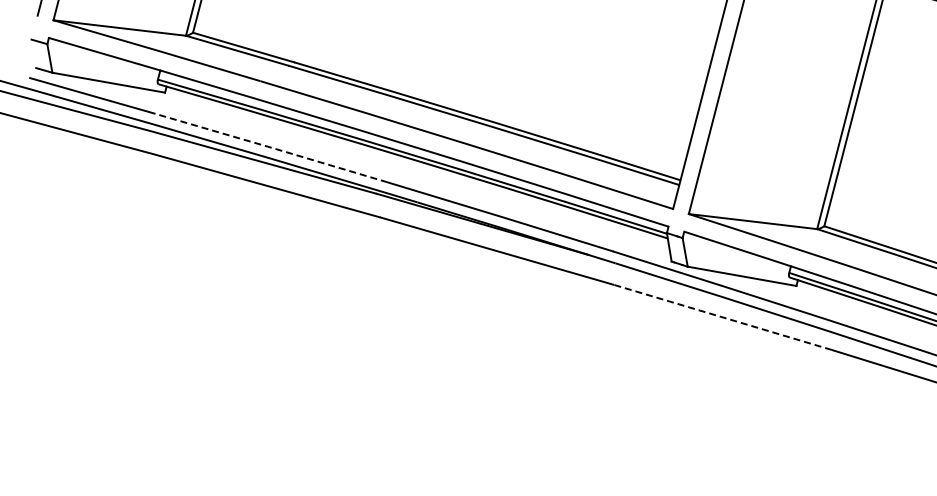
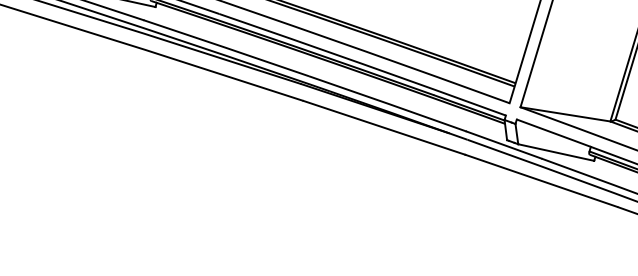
line: (267, 146) -> (226, 47), dashed -> solid
line: (722, 317) -> (541, 180), dashed -> solid

